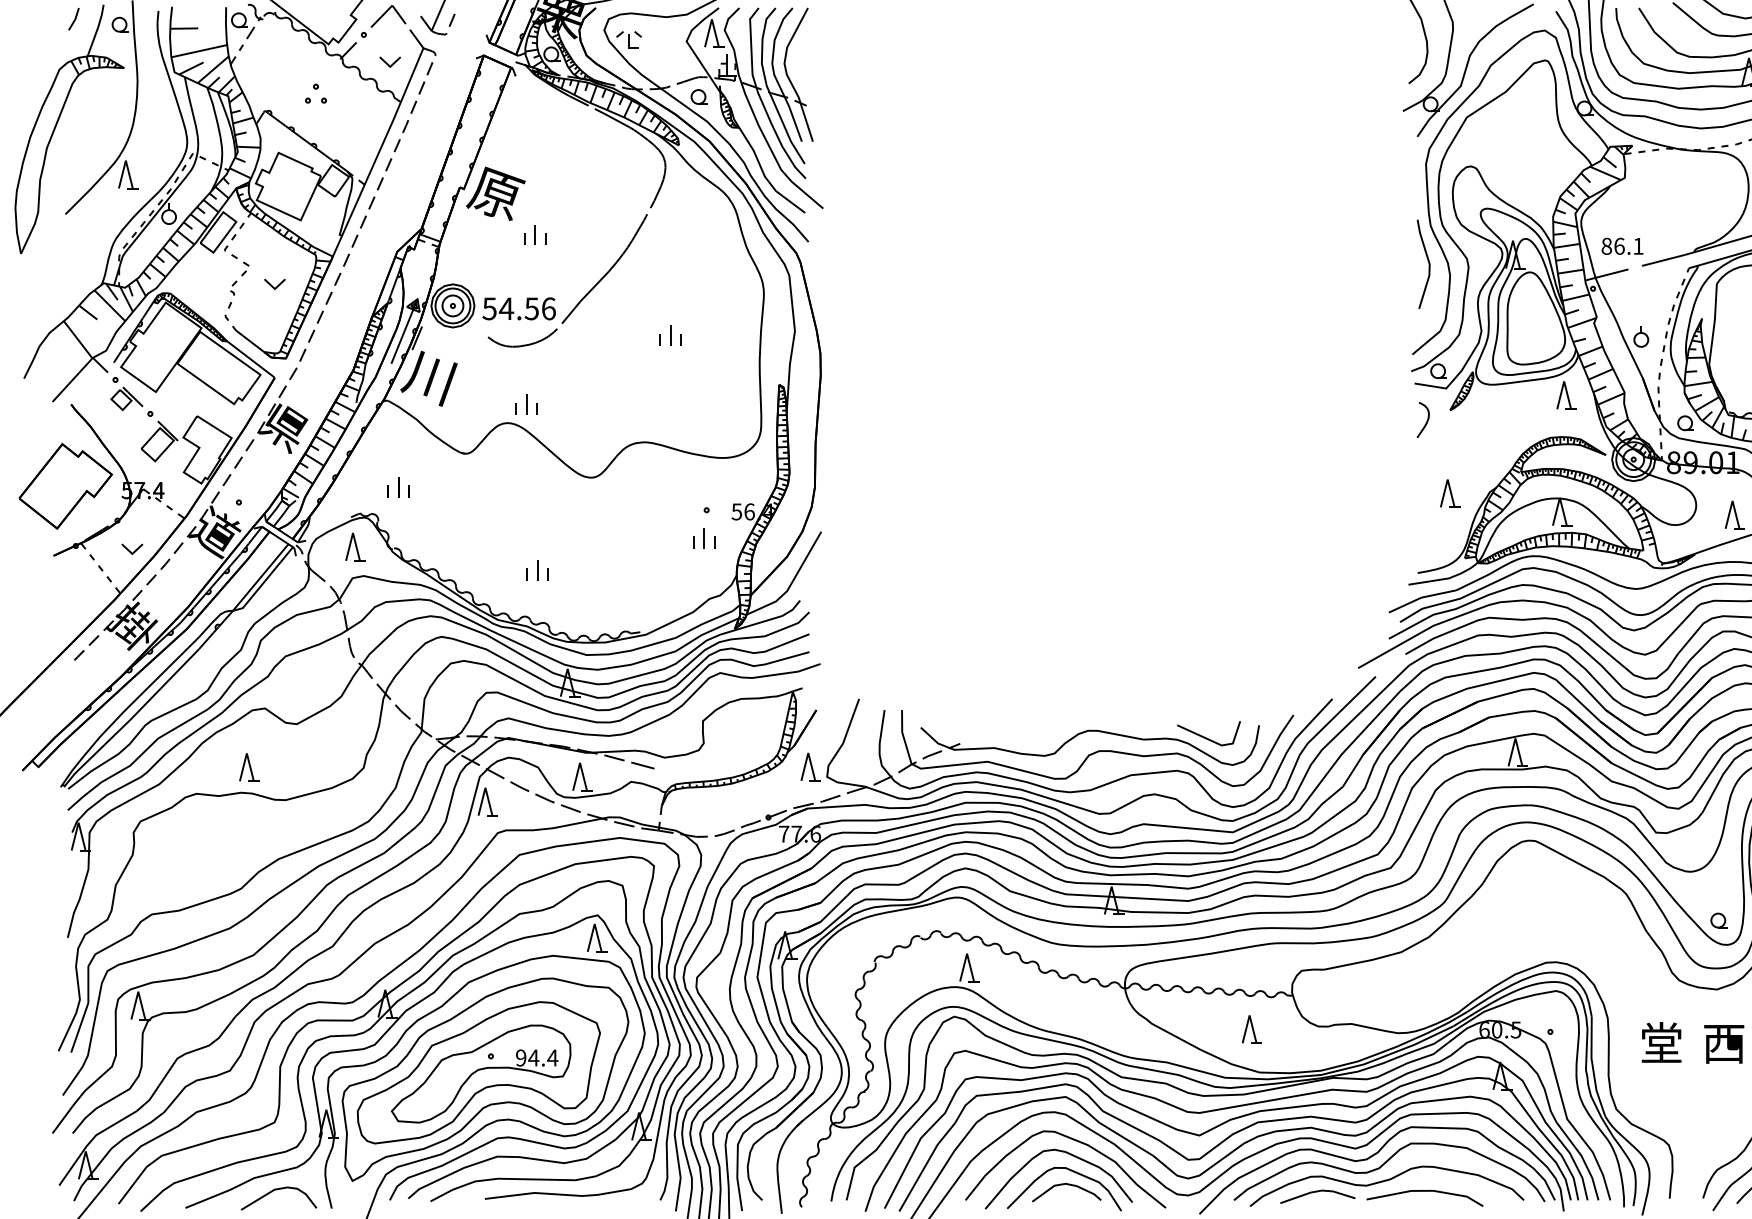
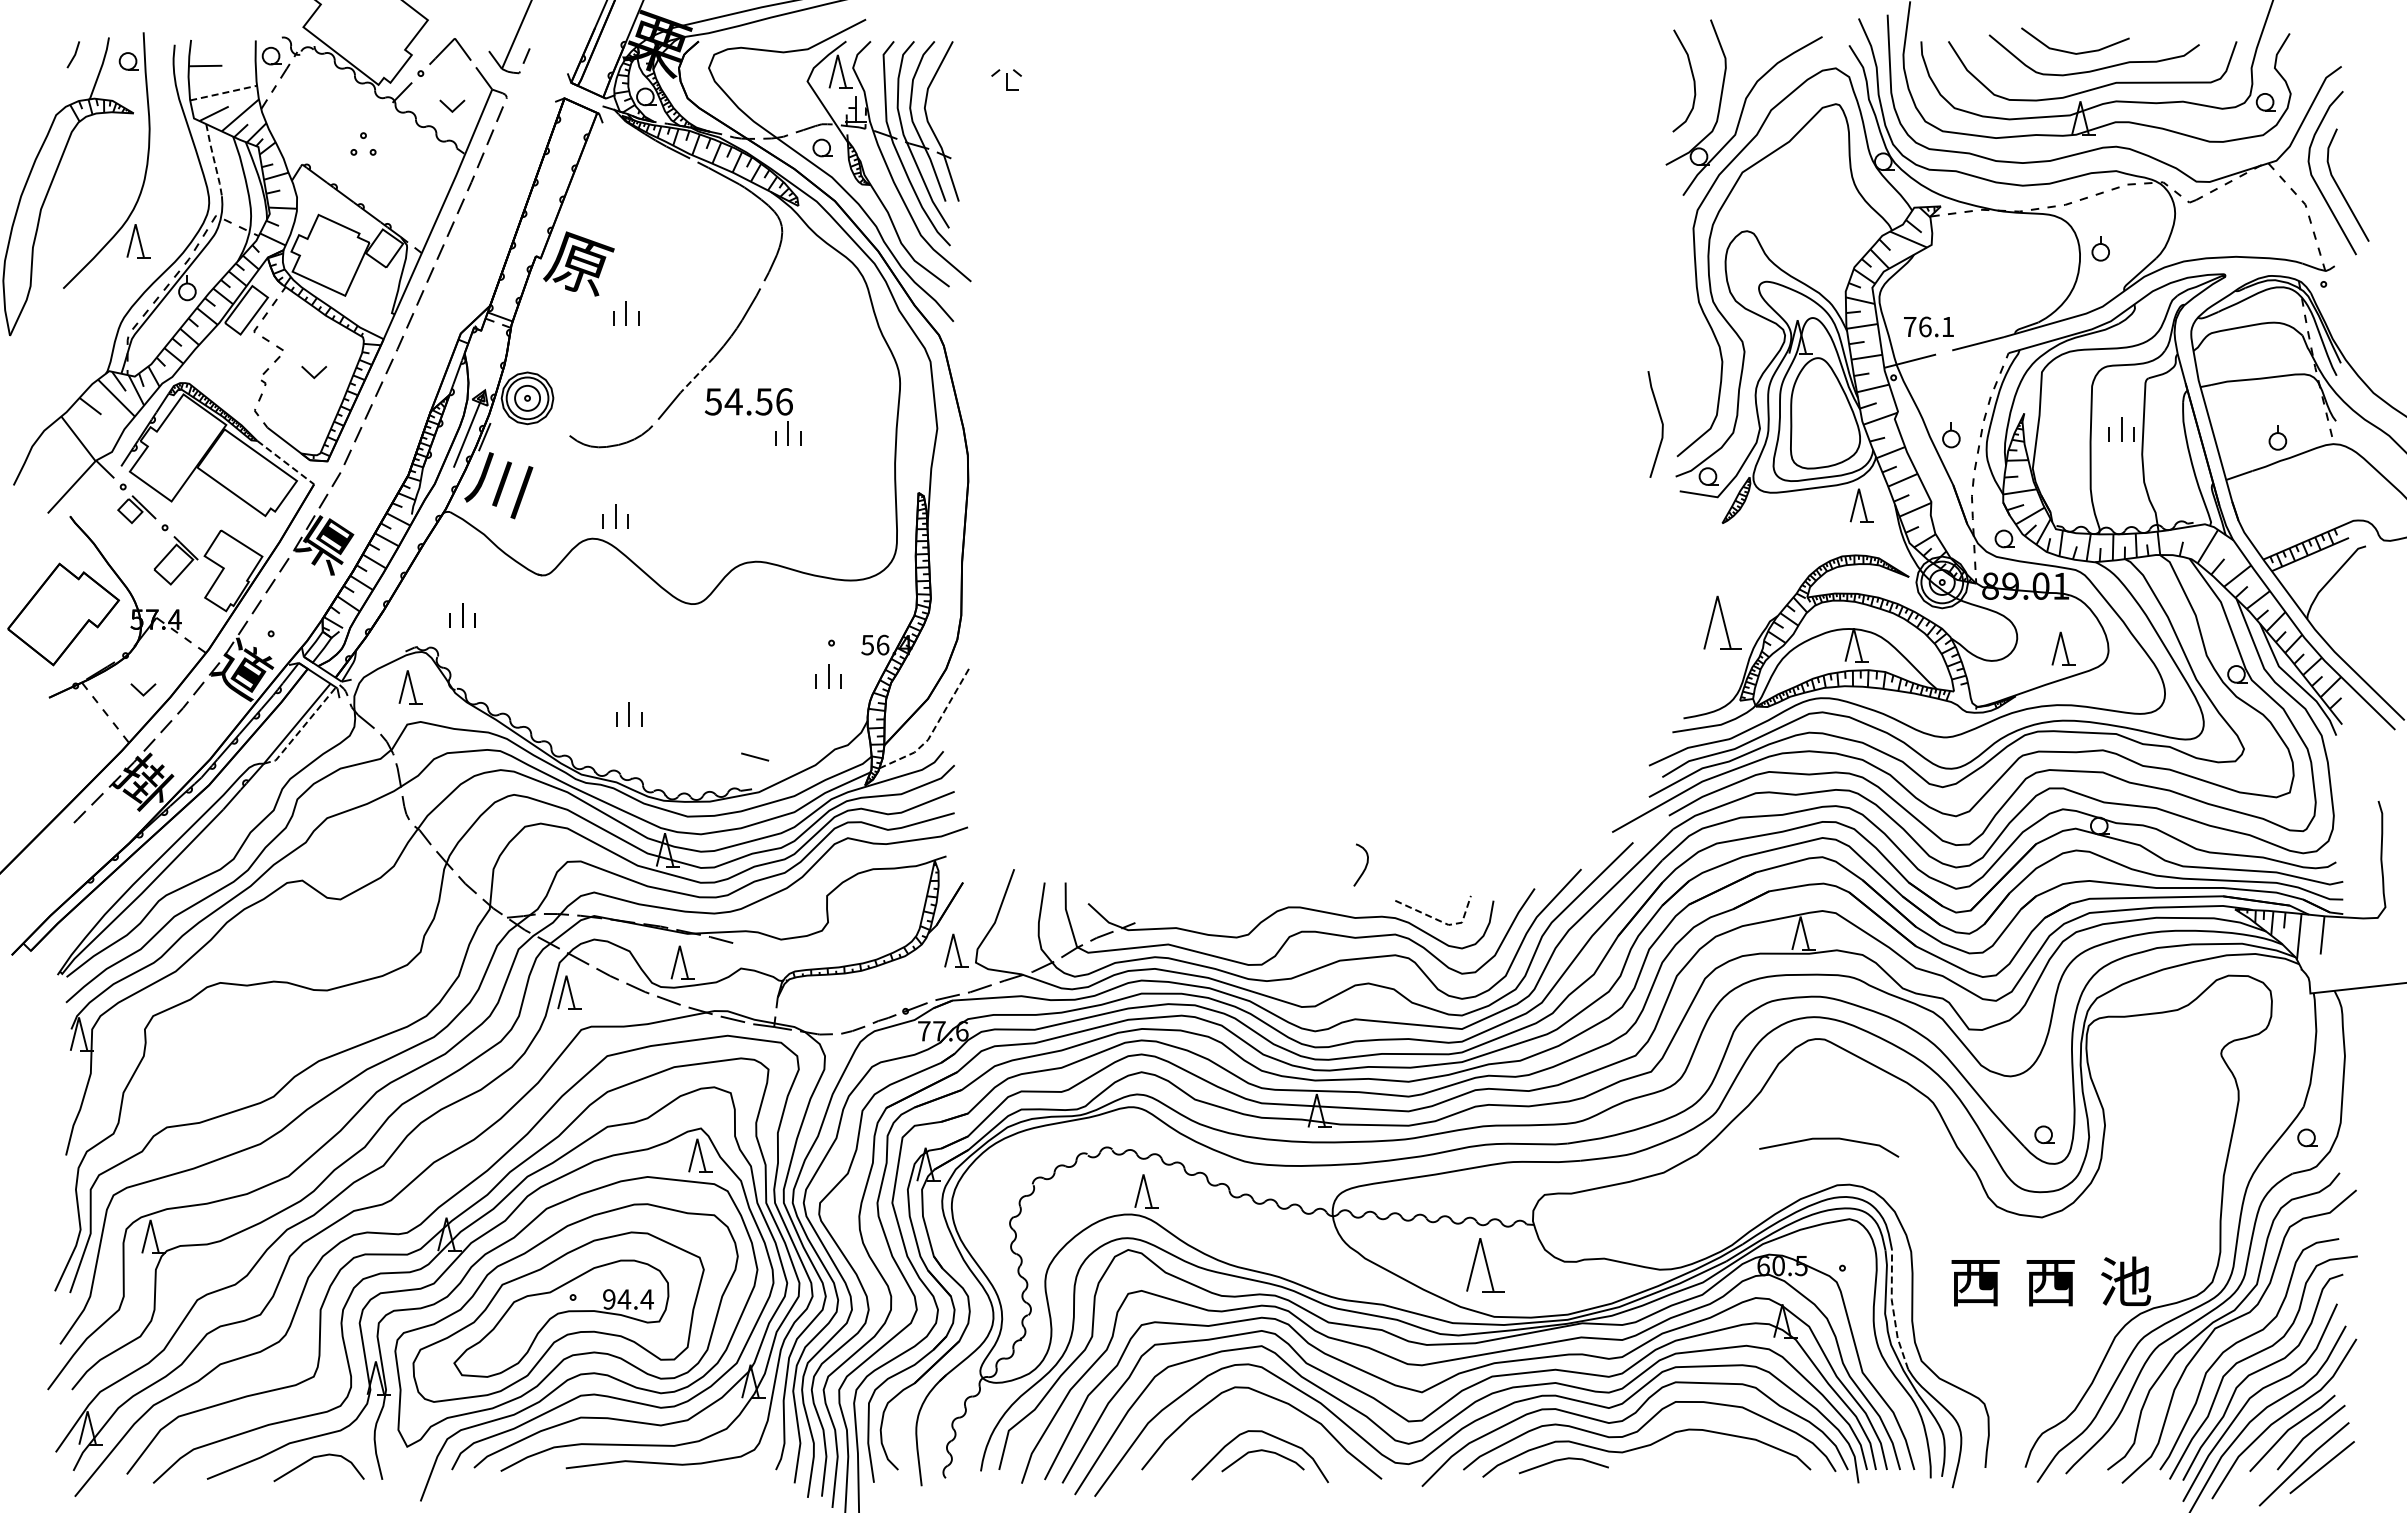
part: (629, 39) -> (1006, 79), moved
line: (200, 51) -> (224, 93), solid -> dashed
line: (191, 107) -> (214, 160), solid -> dashed
text: (1606, 245) -> (1909, 326), 86.1 -> 76.1
curve: (1428, 264) -> (1661, 424), moved
line: (593, 286) -> (696, 375), solid -> dashed
text: (518, 308) -> (748, 401), moved
line: (250, 359) -> (285, 462), solid -> dashed
curve: (1426, 422) -> (1364, 867), moved
part: (1450, 493) -> (1722, 623), size x1.6
line: (264, 581) -> (301, 728), solid -> dashed
line: (791, 583) -> (933, 730), solid -> dashed
line: (1216, 743) -> (1442, 922), solid -> dashed
line: (643, 765) -> (755, 756), moved
part: (249, 767) -> (283, 951), removed
part: (1251, 1029) -> (1484, 1265), size x1.6
text: (1661, 1043) -> (1975, 1281), 堂 -> 西
line: (1592, 1067) -> (1893, 1310), solid -> dashed
curve: (1071, 1155) -> (1268, 1416), removed
line: (1425, 1191) -> (1829, 1139), moved

